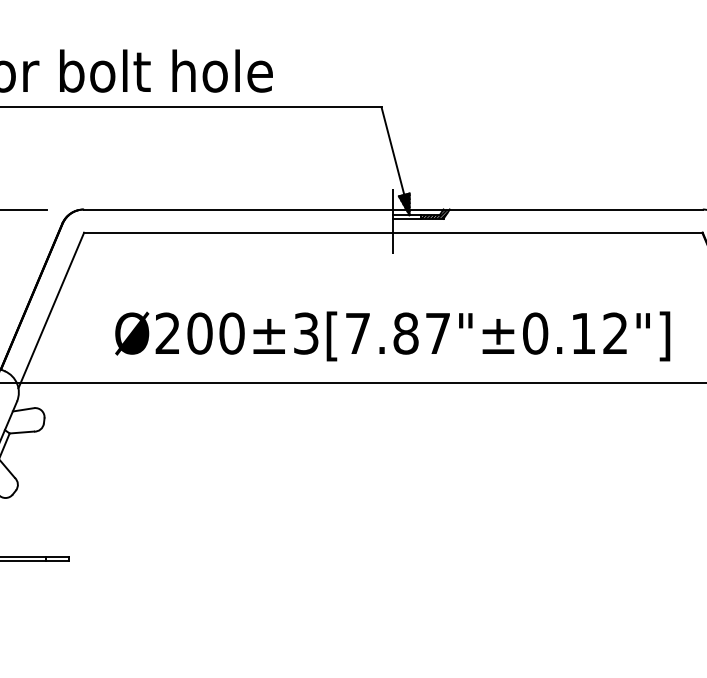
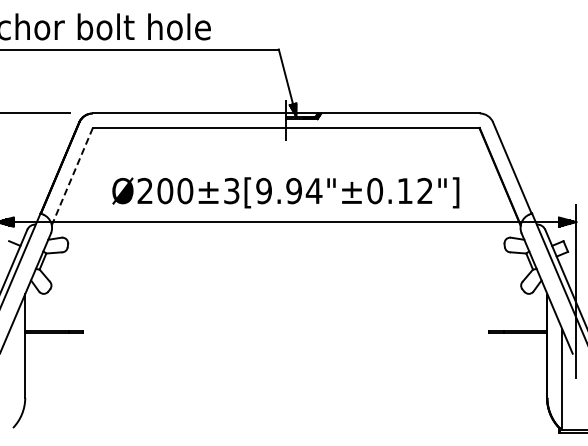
line: (51, 310) -> (72, 176), solid -> dashed
text: (398, 332) -> (289, 190), Ø200±3[7.87"±0.12"] -> Ø200±3[9.94"±0.12"]

